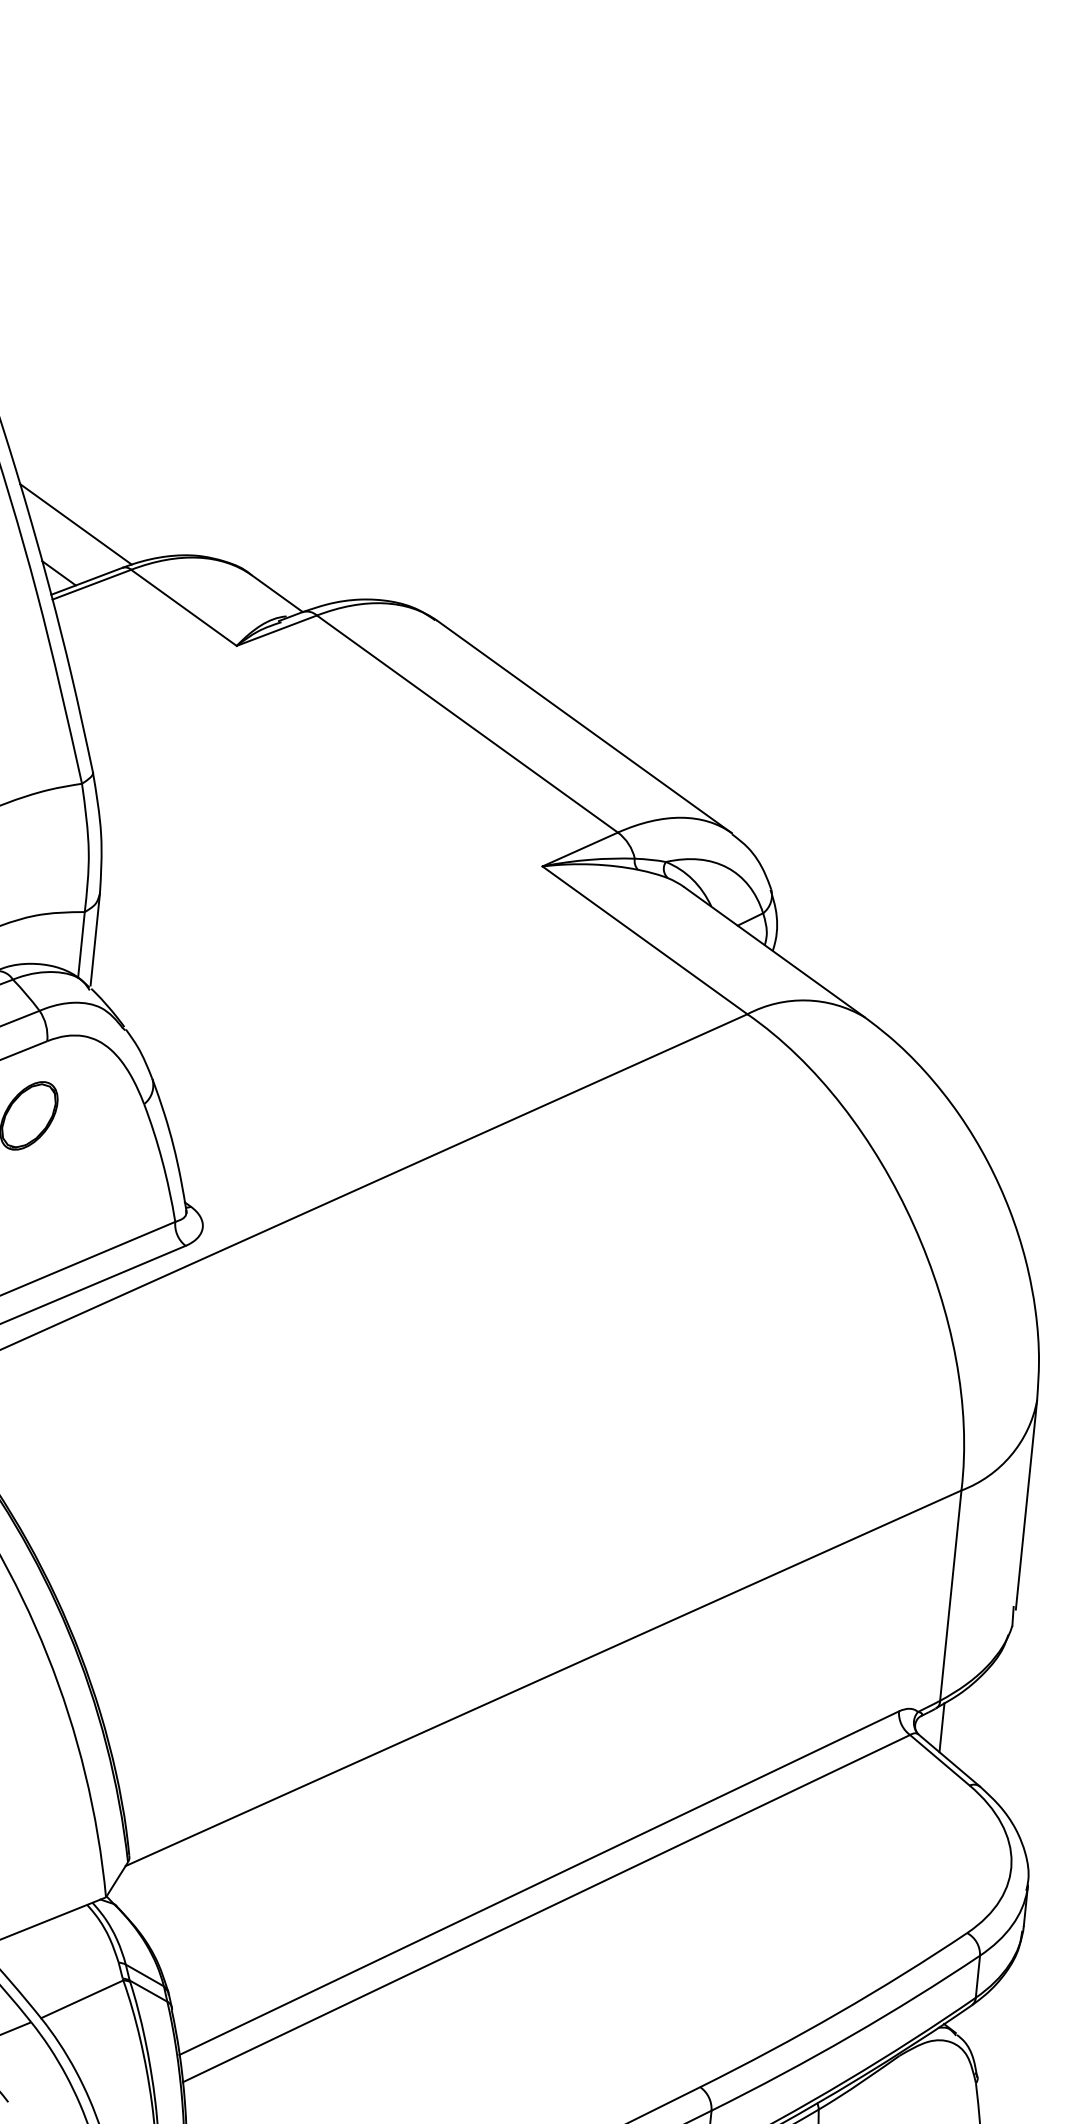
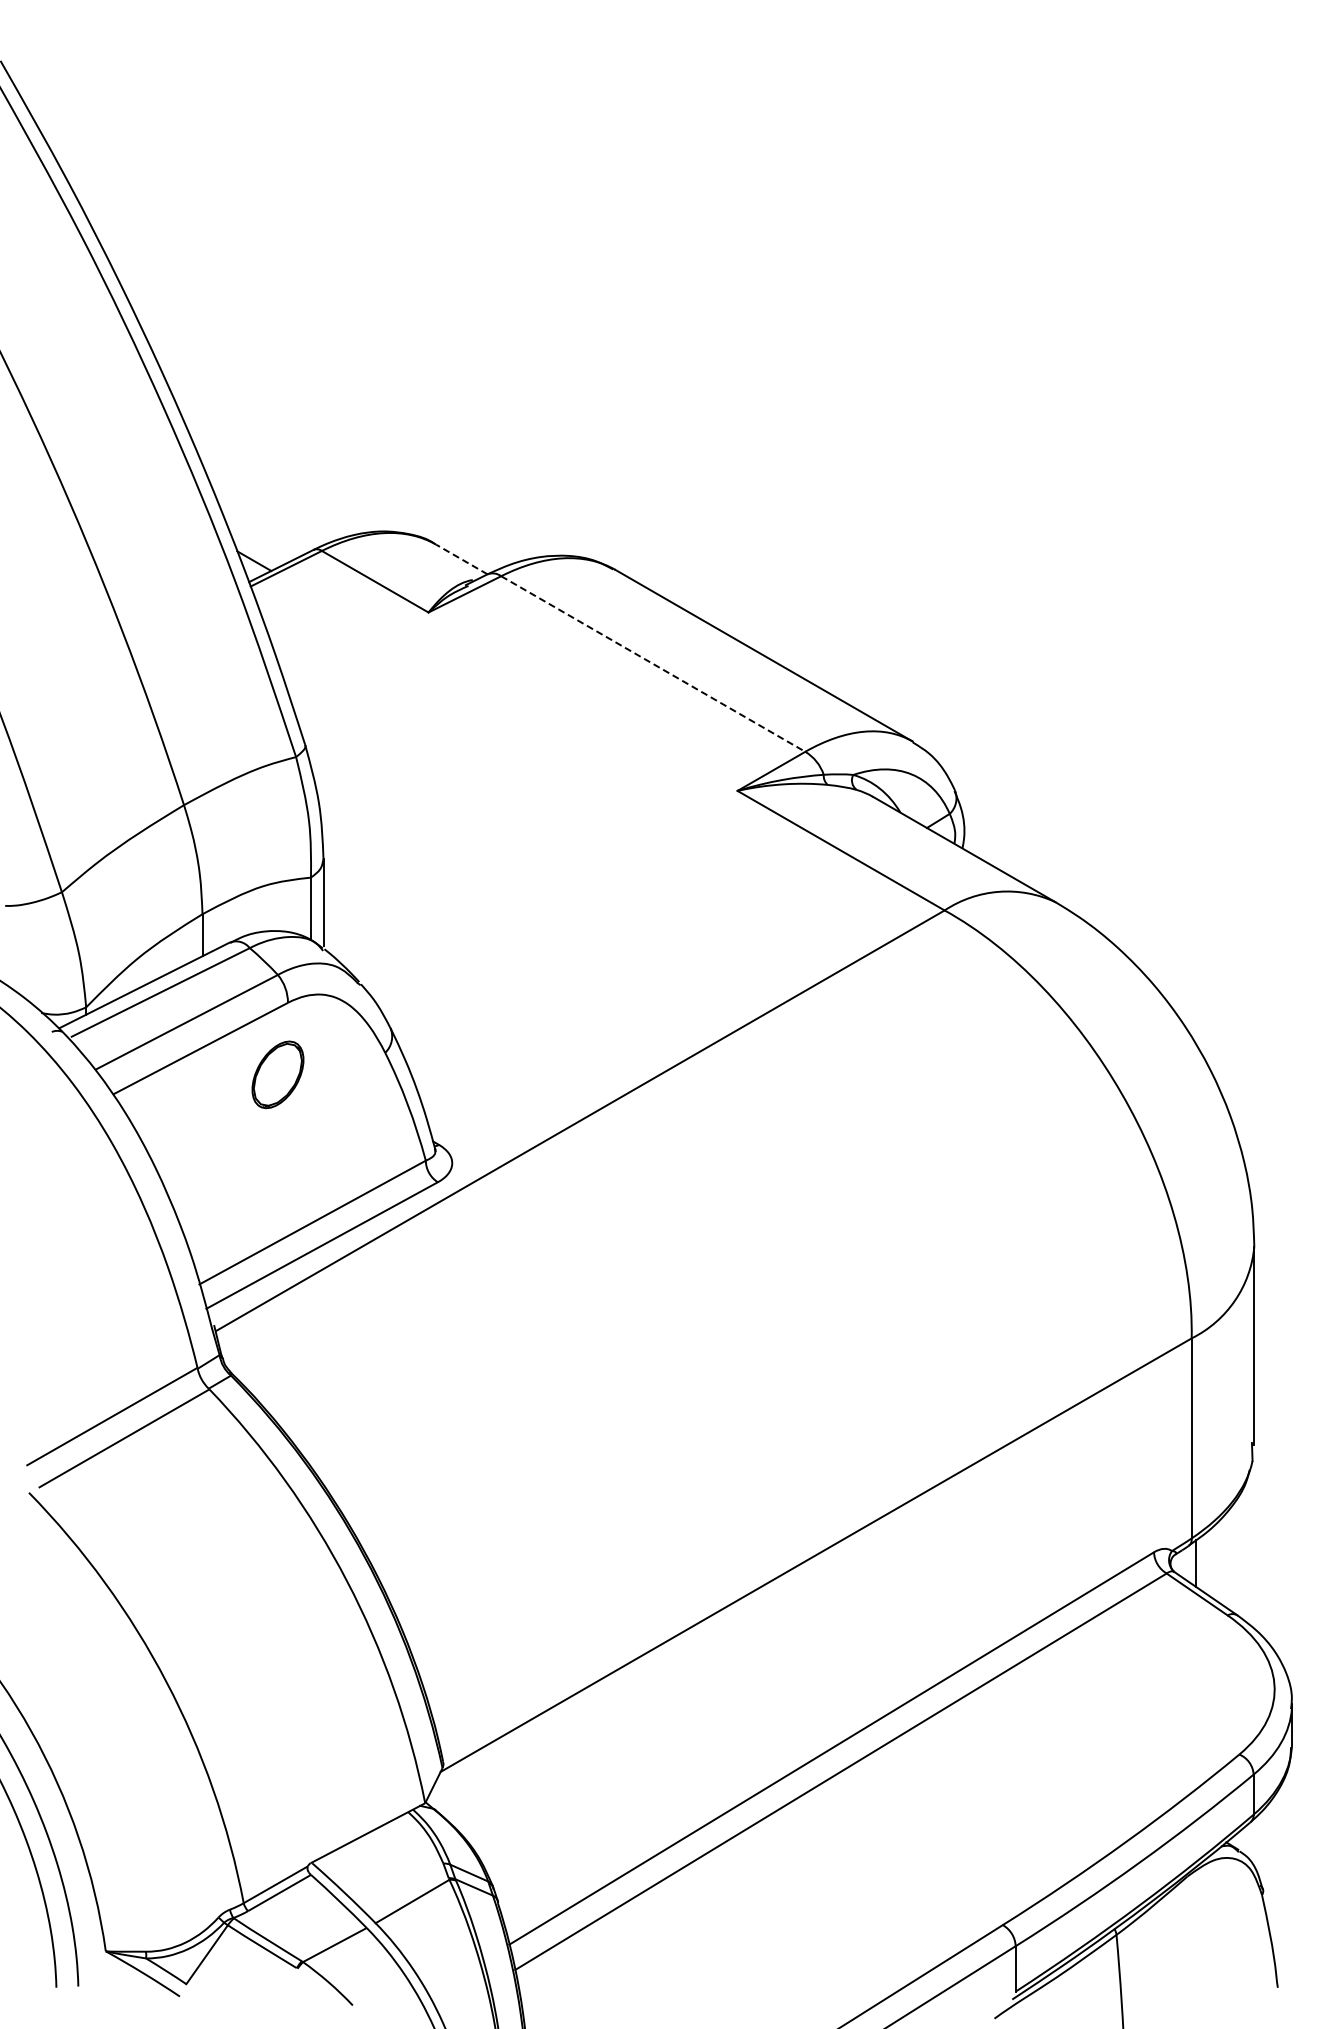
line: (75, 524) -> (265, 513), removed
line: (277, 593) -> (461, 559), solid -> dashed
line: (467, 724) -> (653, 664), solid -> dashed

